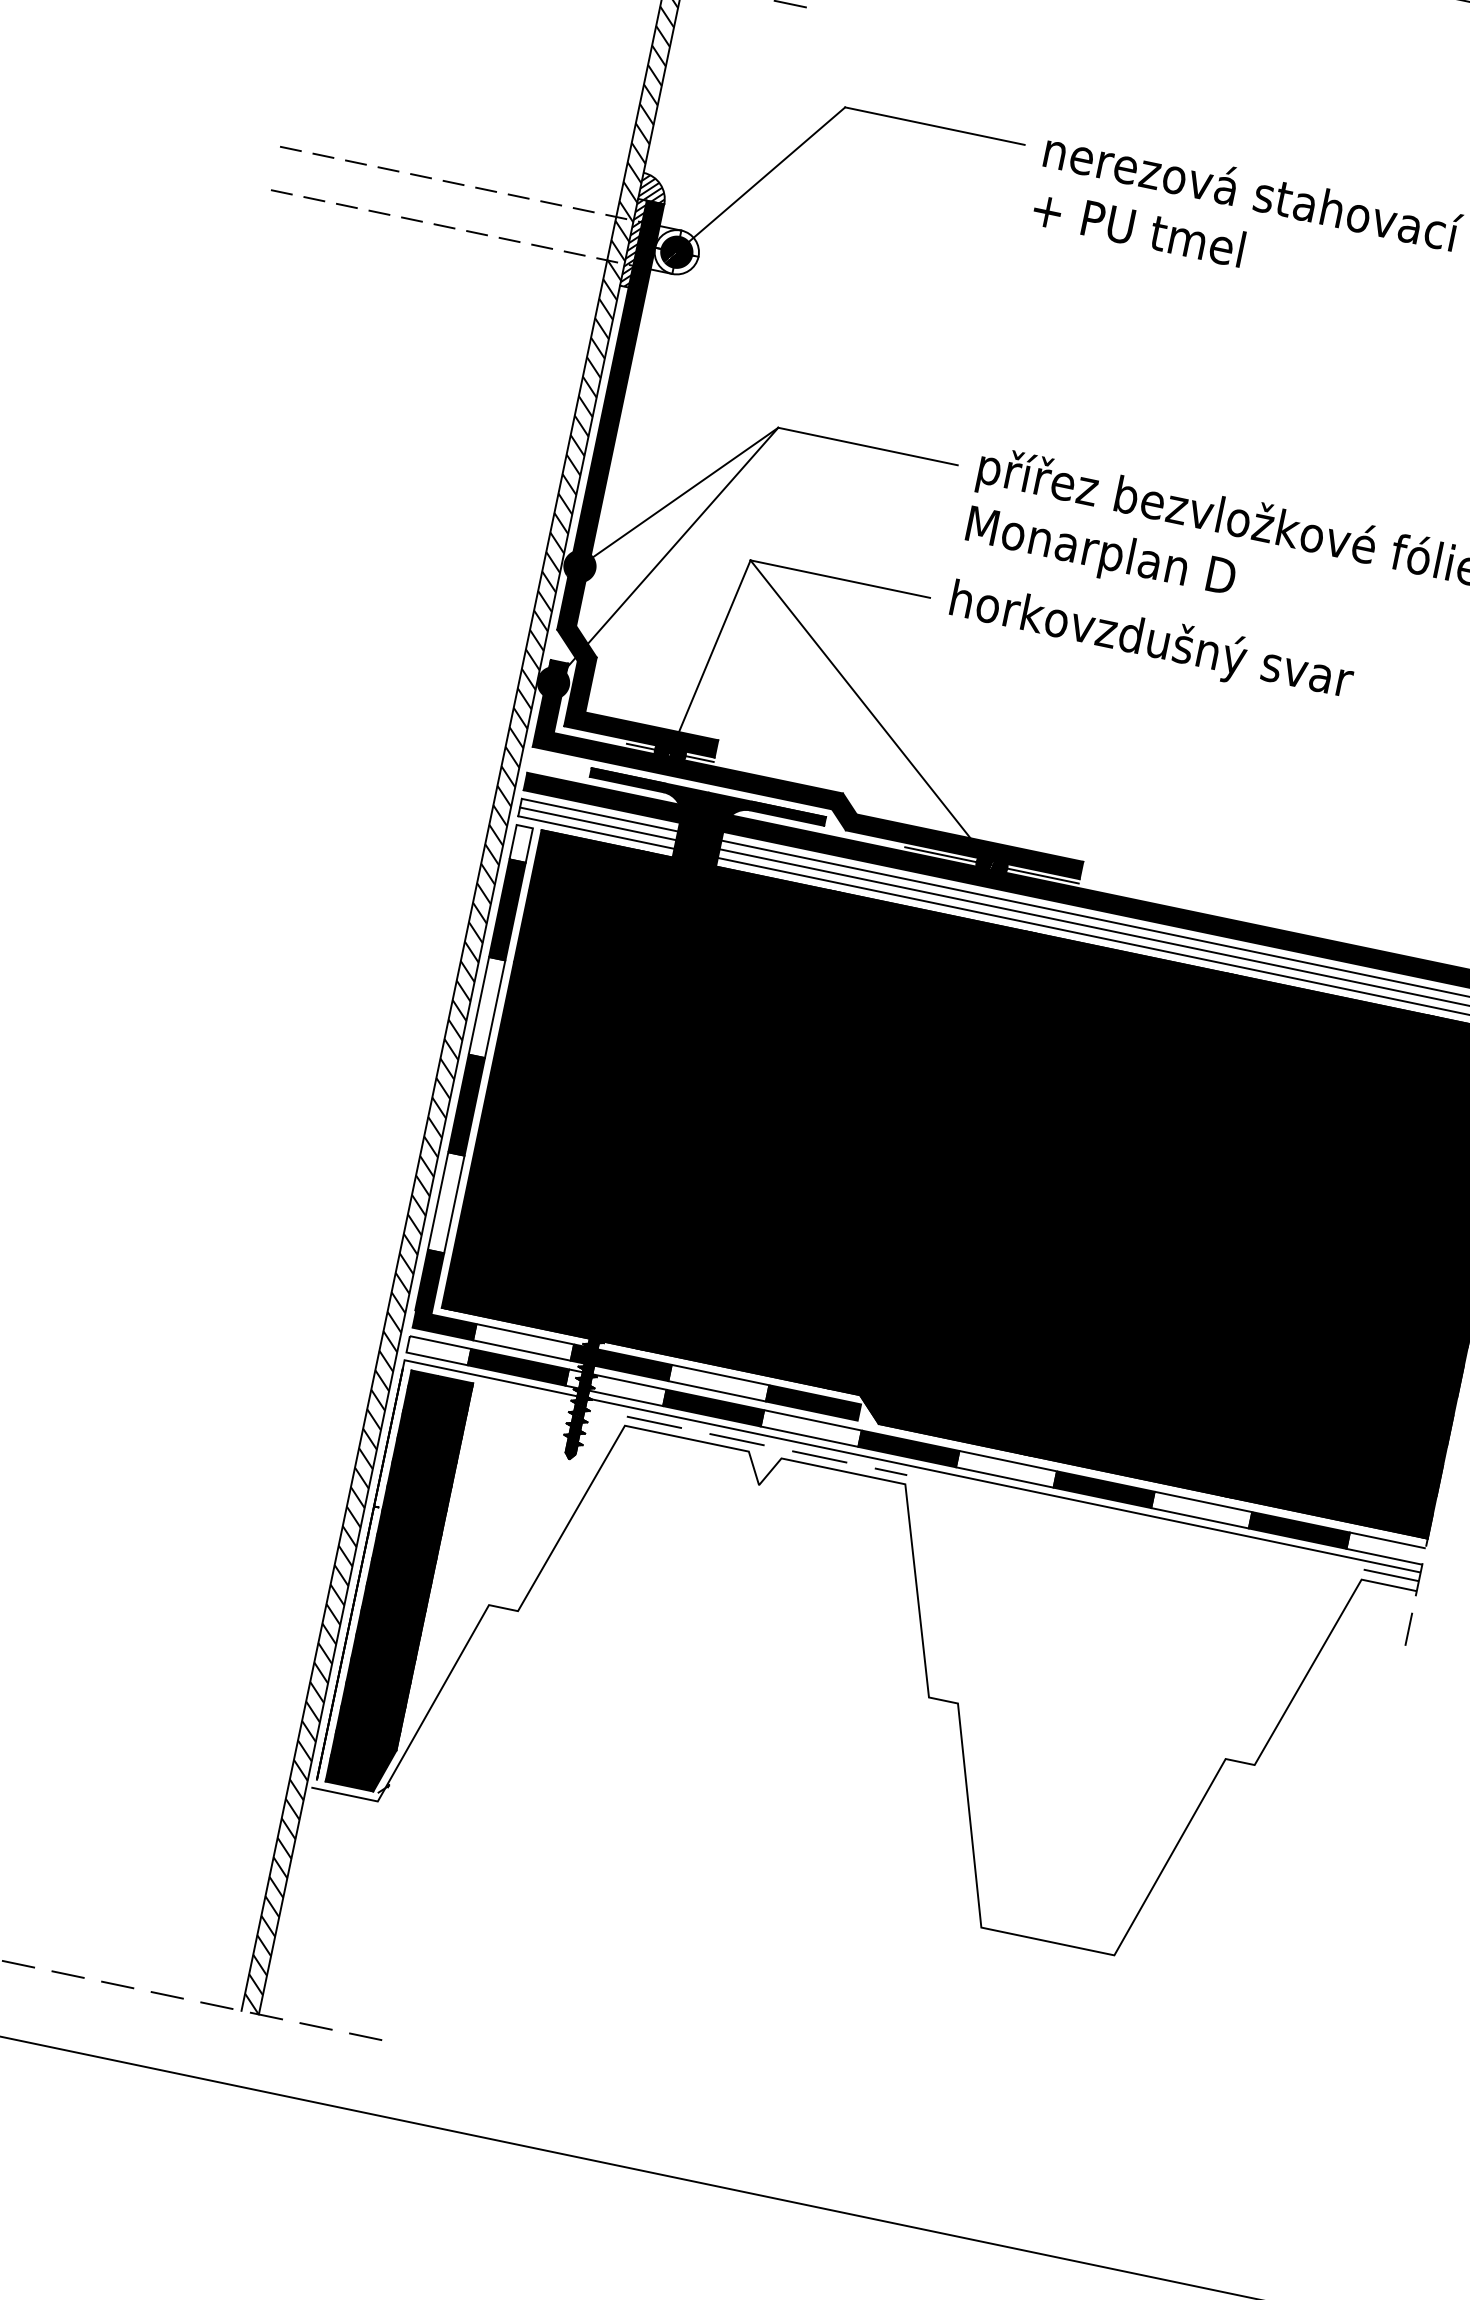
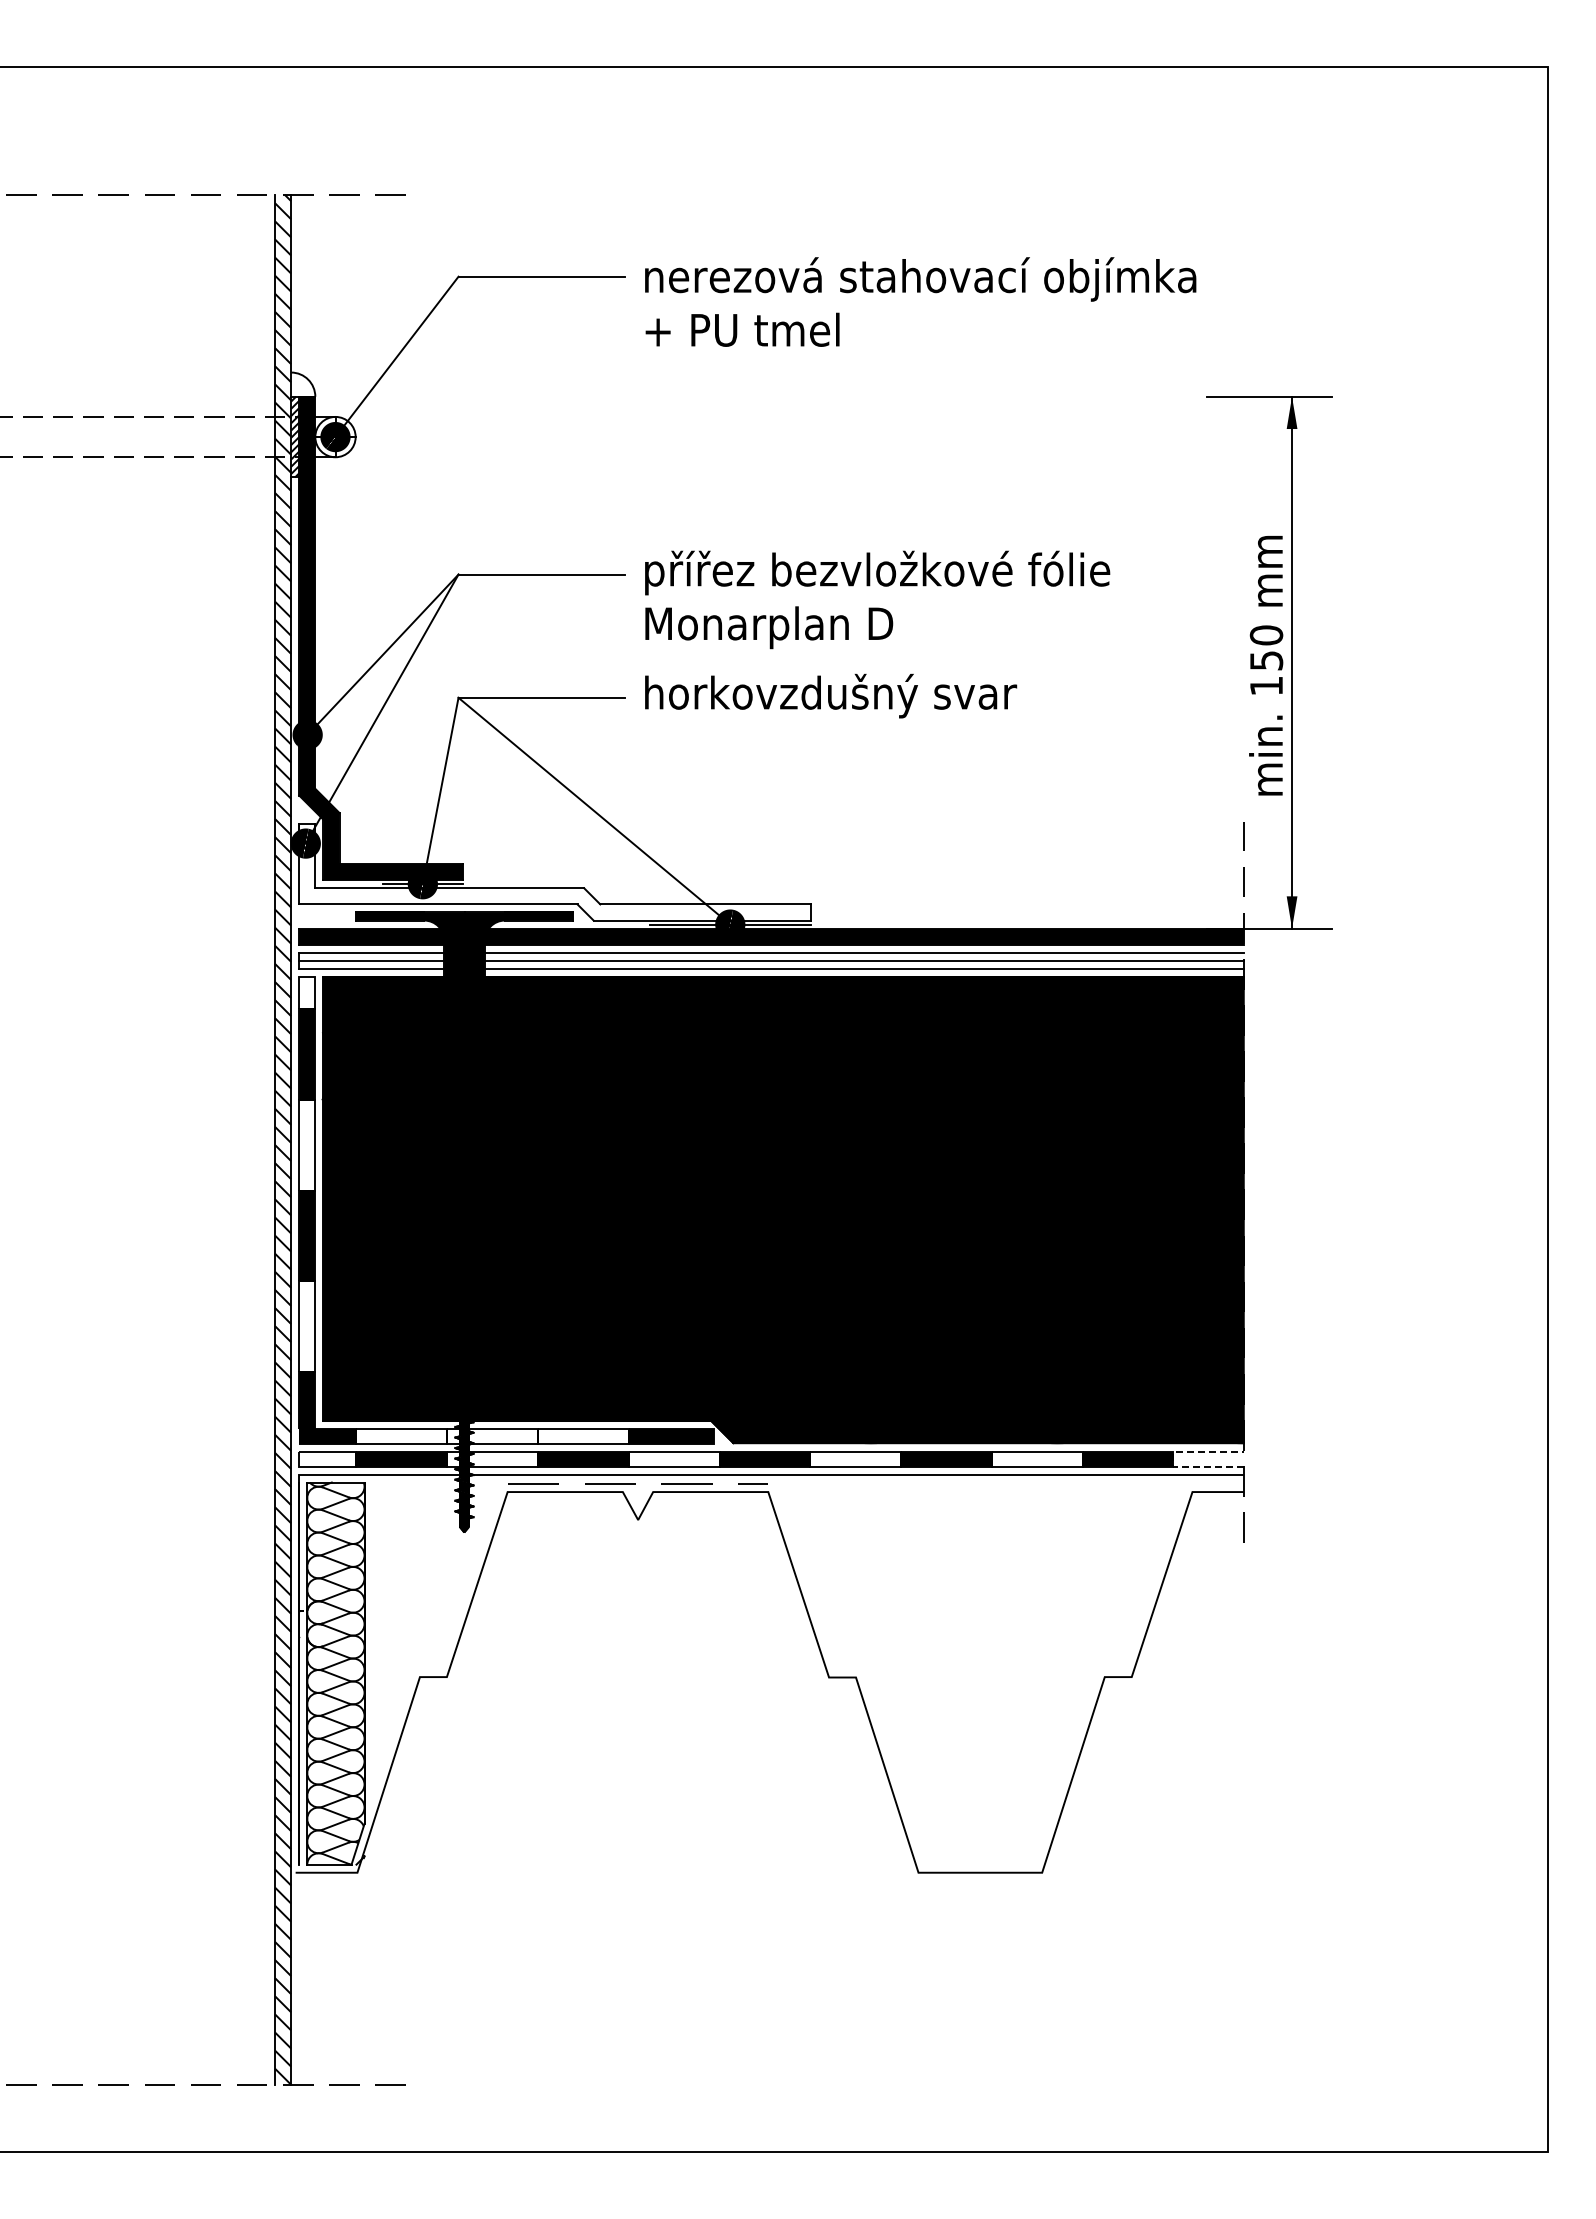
hatch: (653, 188) -> (302, 384), removed
fill: (814, 768) -> (554, 871), removed
fill: (621, 1362) -> (492, 1436), removed
line: (1348, 1540) -> (1173, 1459), solid -> dashed
line: (1390, 1574) -> (1217, 1482), removed
fill: (398, 1582) -> (335, 1673), removed

